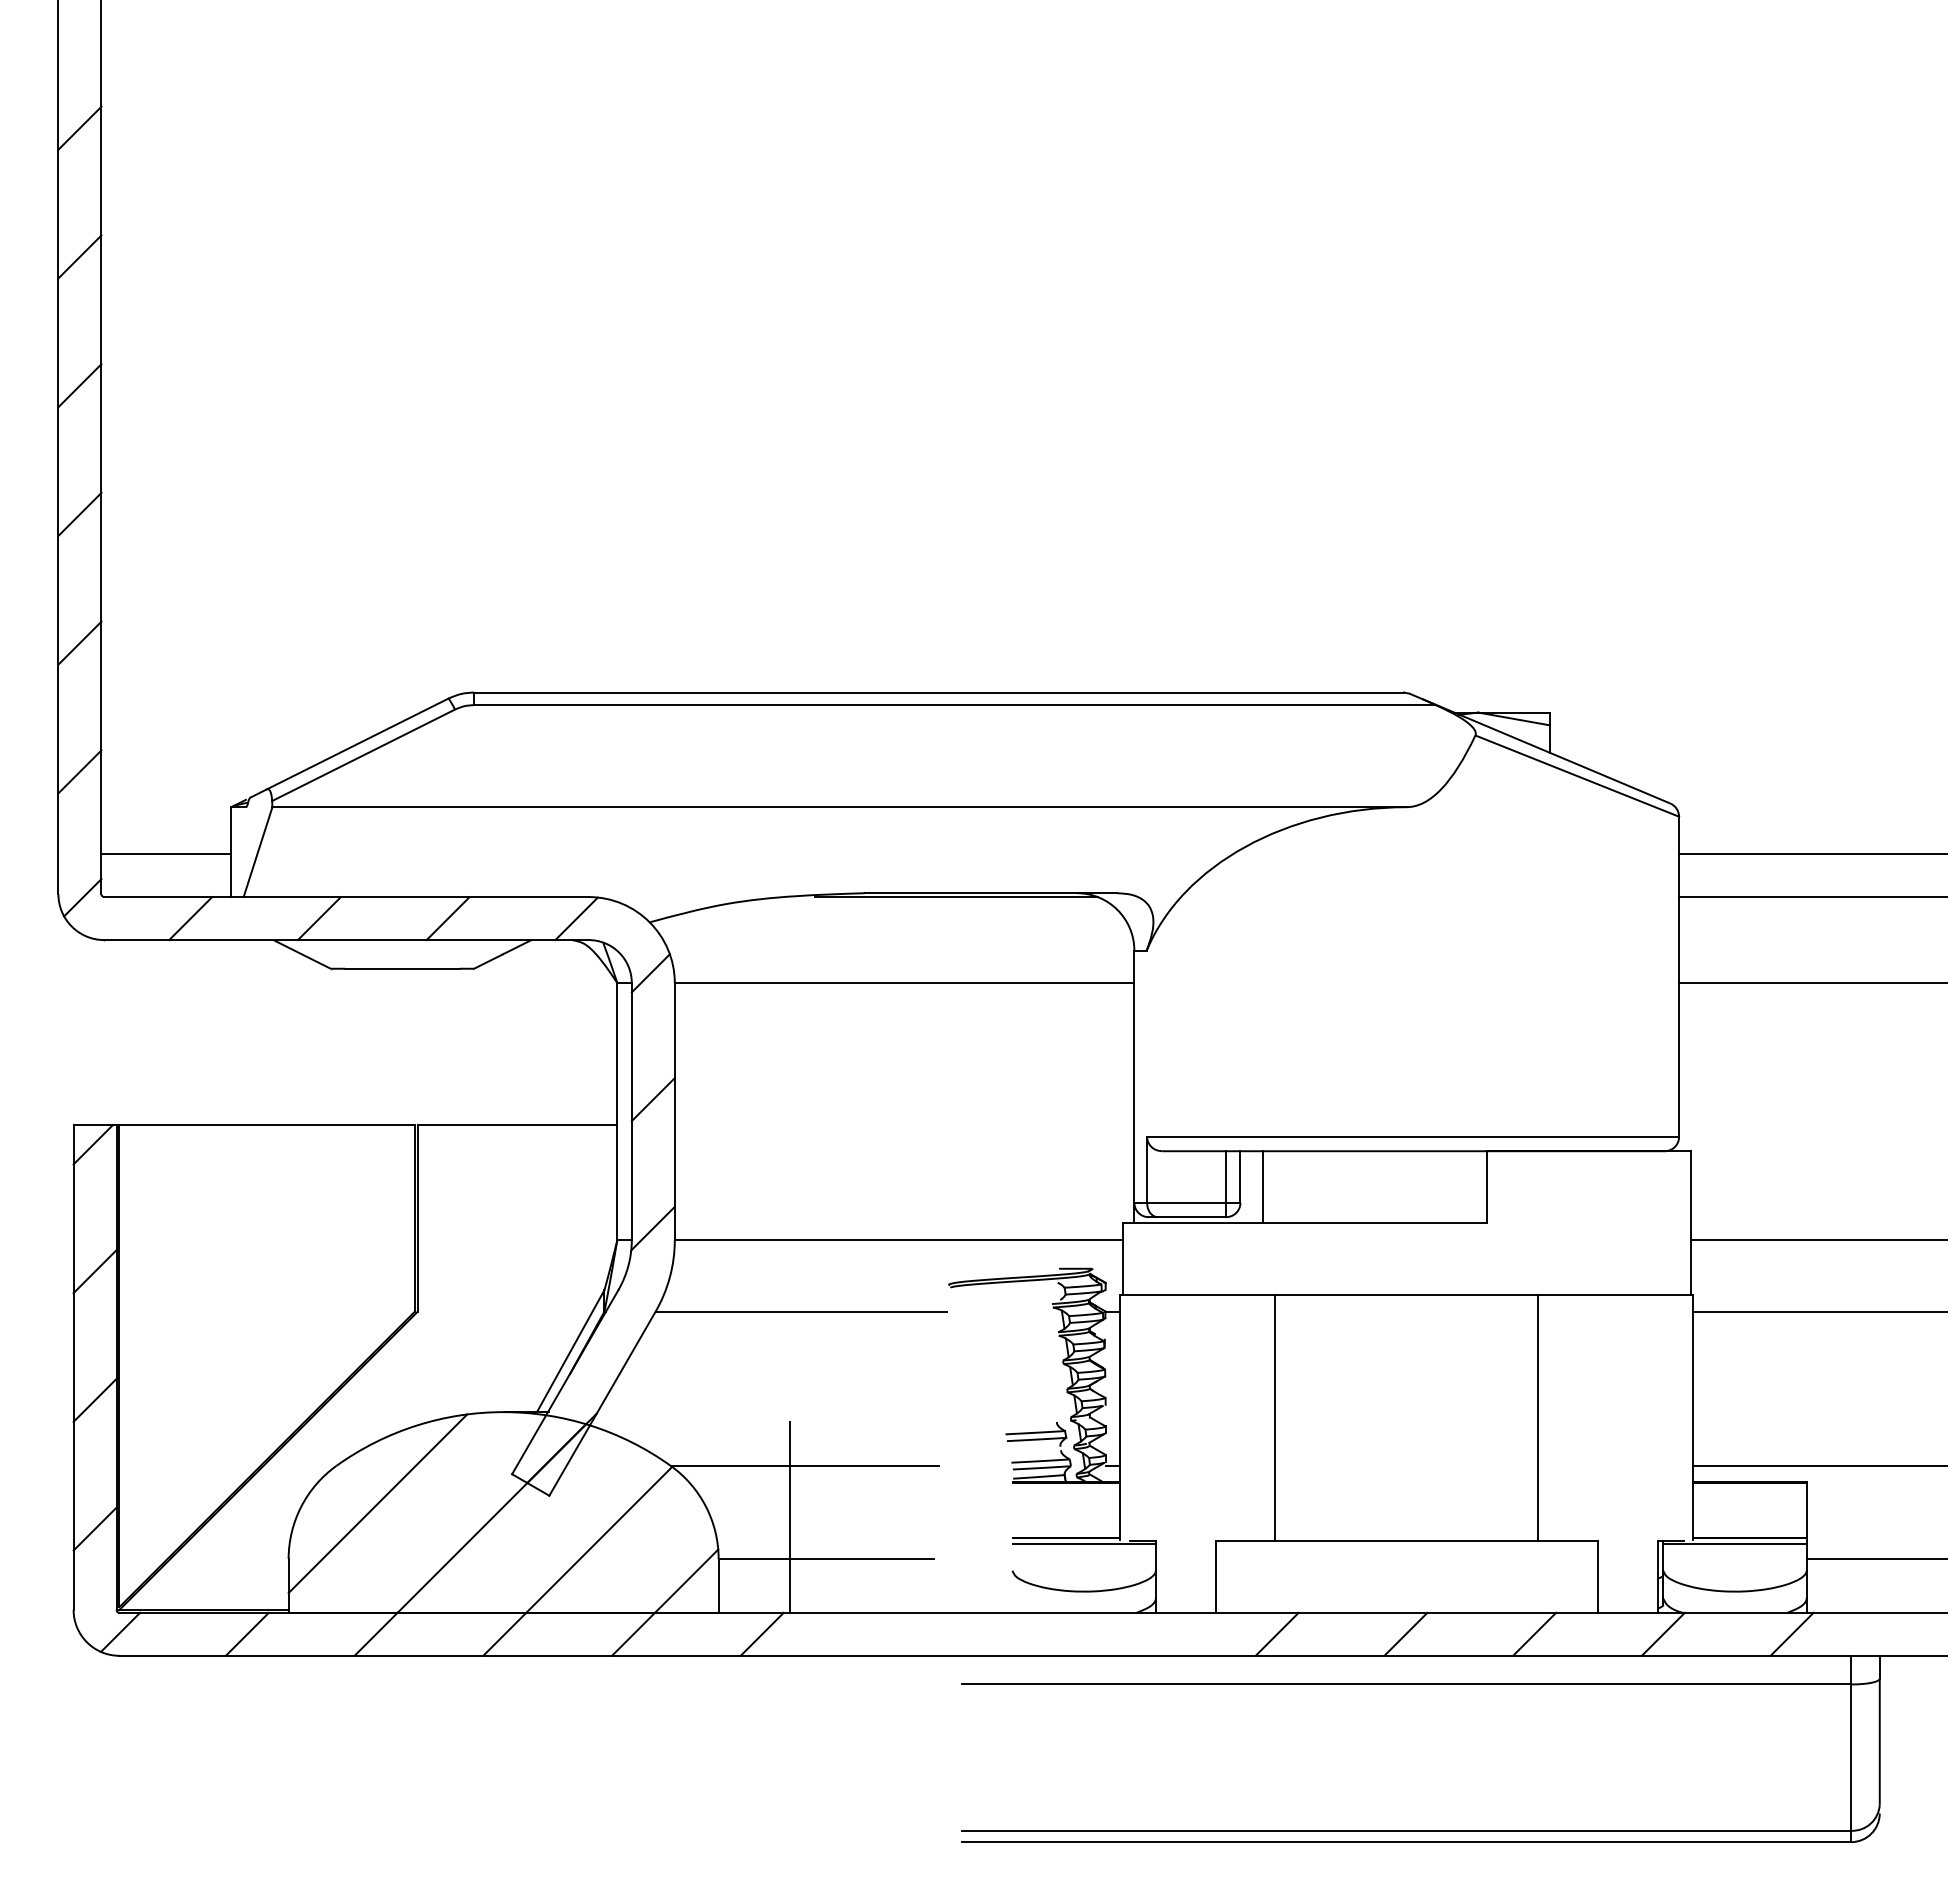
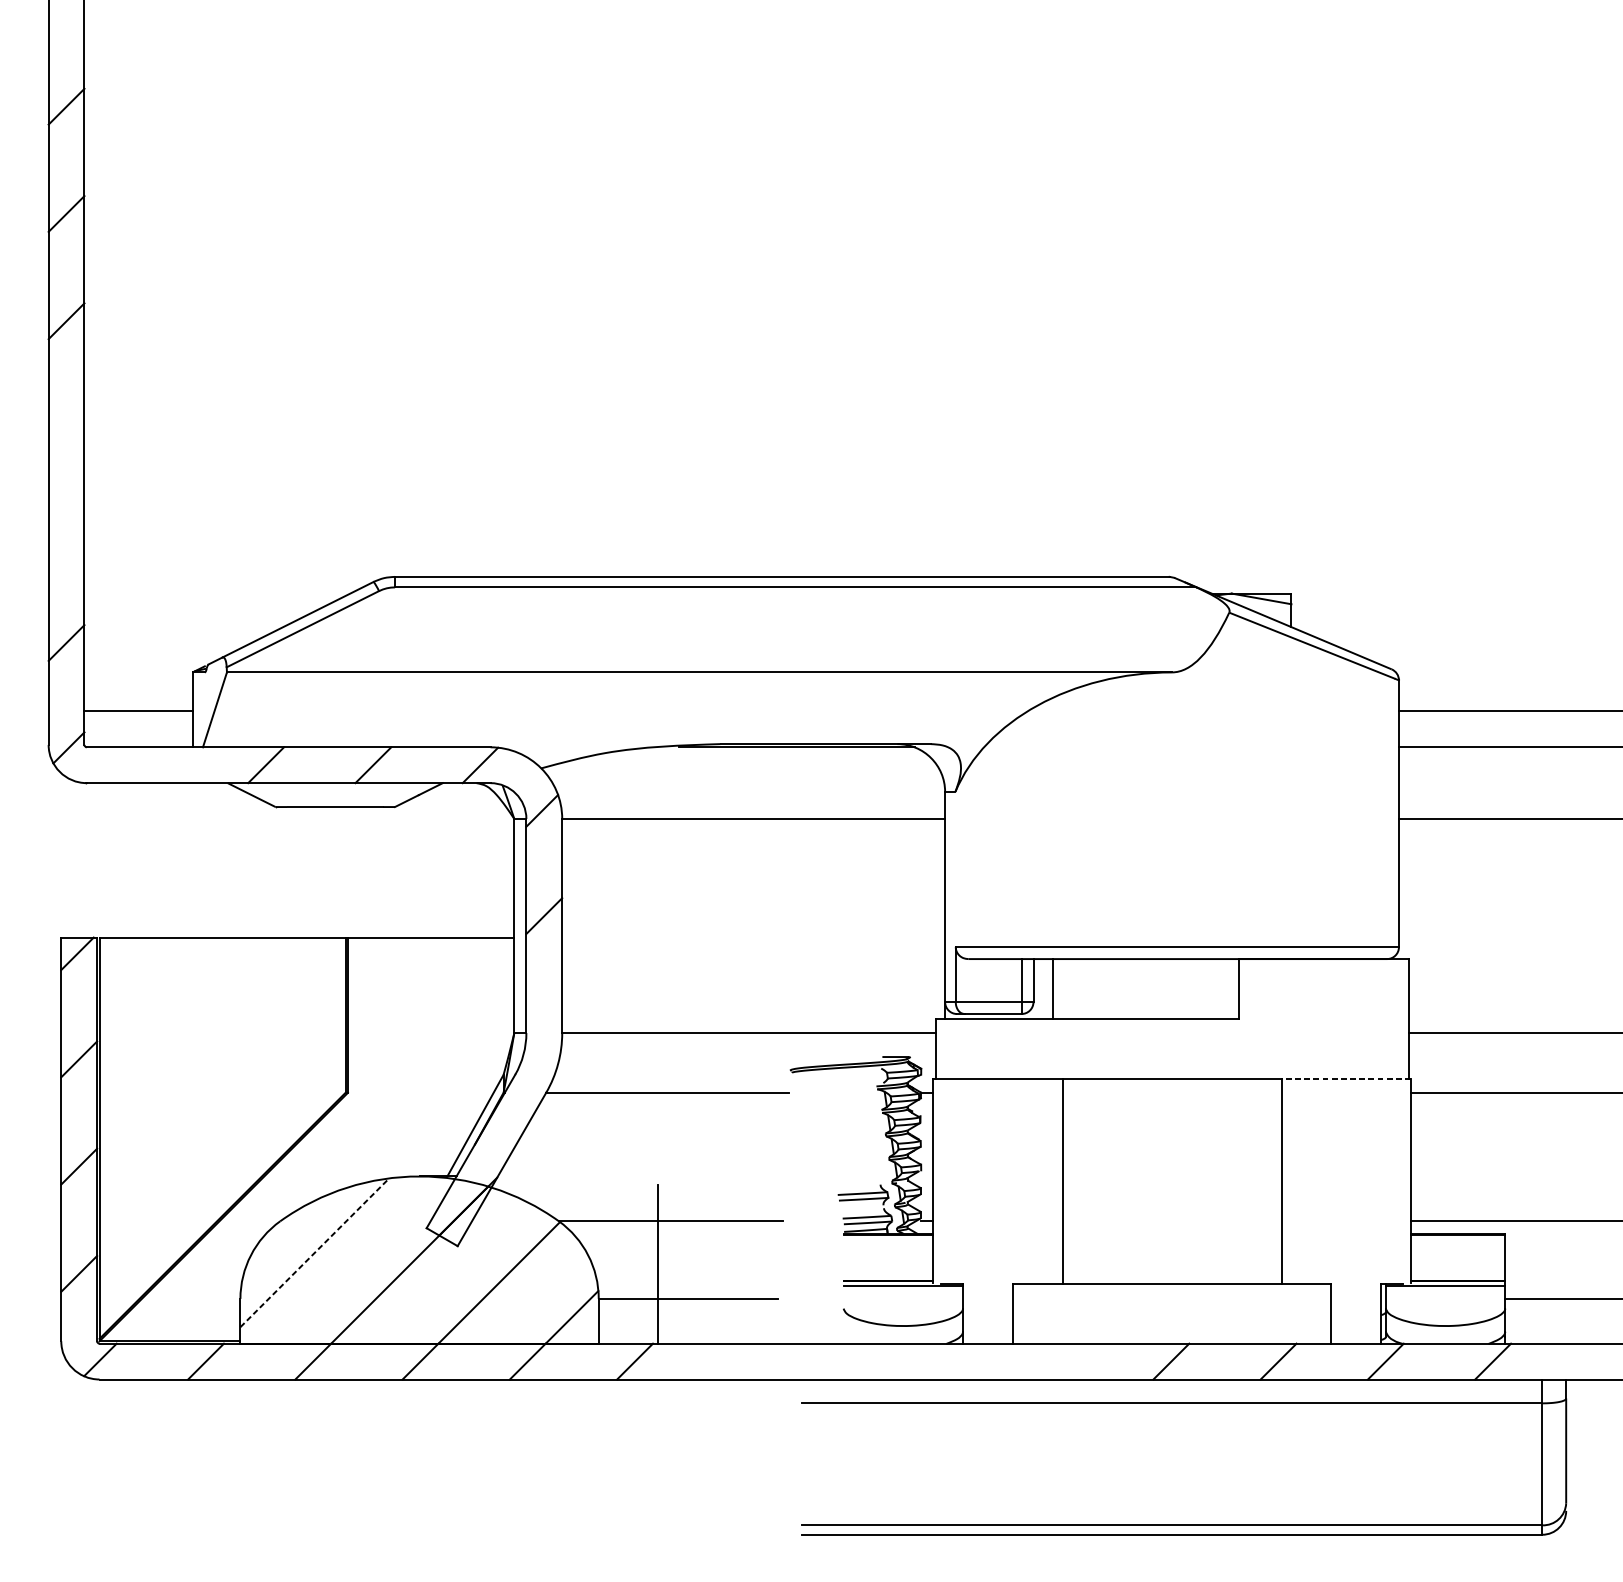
line: (79, 513) -> (66, 427), removed
line: (79, 642) -> (66, 535), removed
line: (190, 918) -> (158, 765), removed
line: (652, 1228) -> (543, 1023), removed
line: (1615, 1294) -> (1345, 1078), solid -> dashed
line: (378, 1503) -> (315, 1252), solid -> dashed
line: (1276, 1633) -> (1063, 1360), removed

